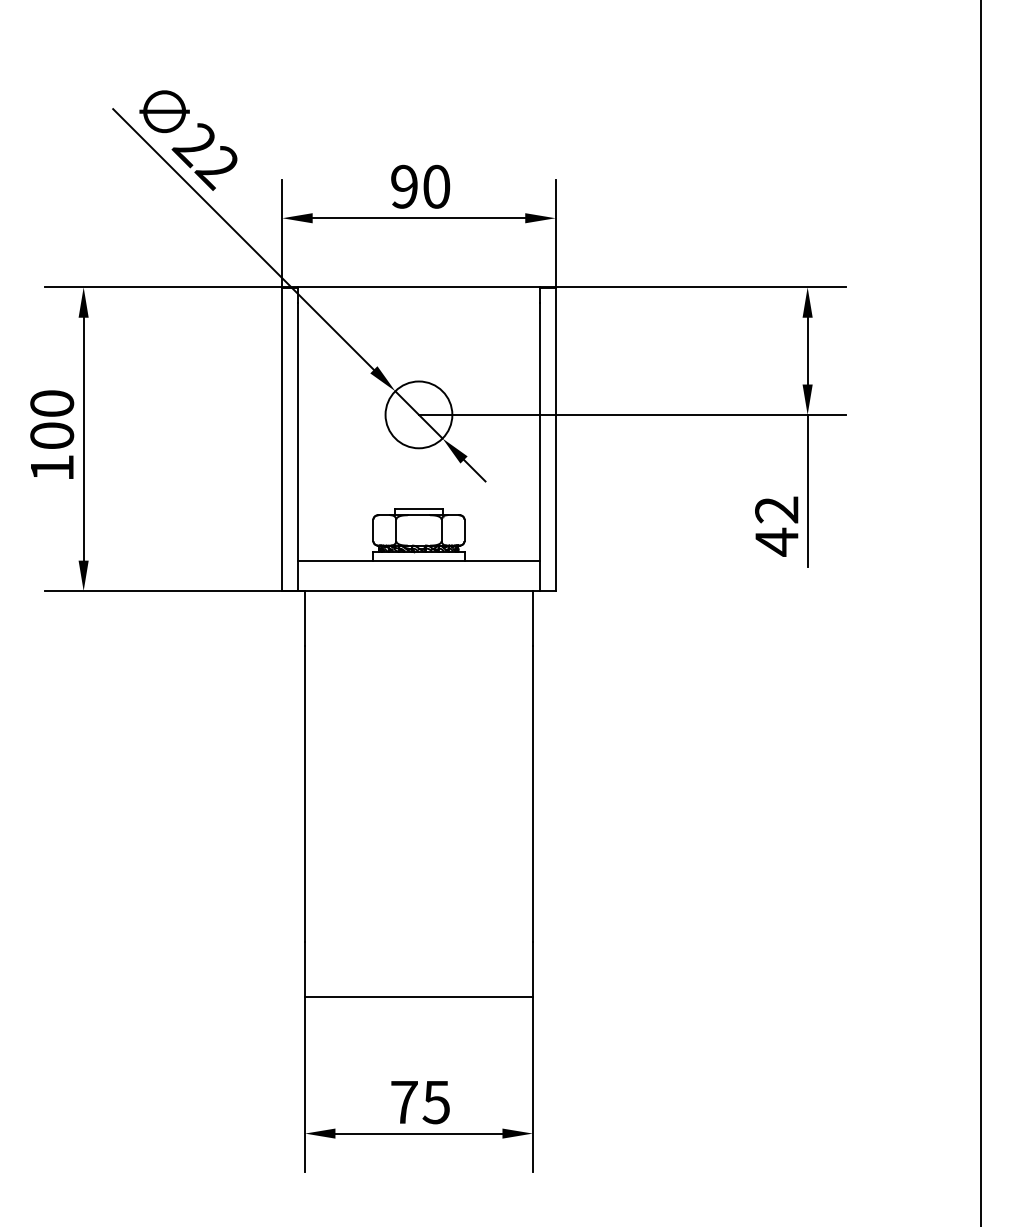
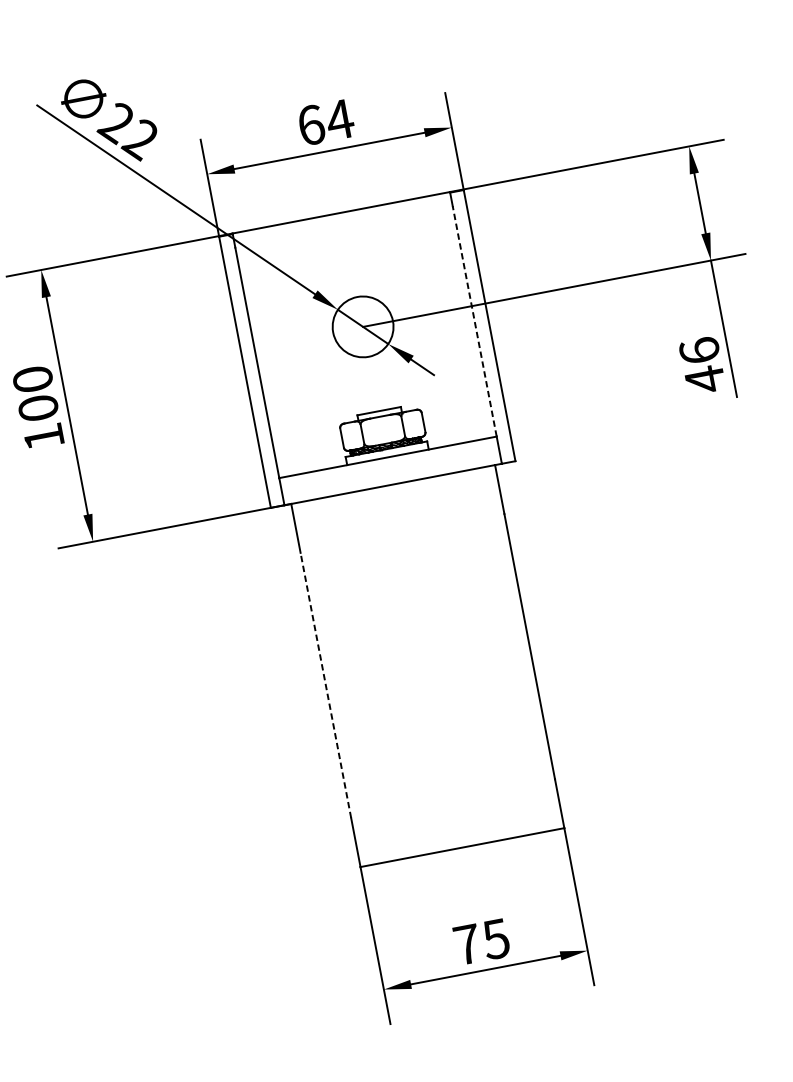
text: (421, 186) -> (326, 122), 90 -> 64
line: (540, 431) -> (474, 321), solid -> dashed
text: (776, 509) -> (699, 350), 42 -> 46
line: (305, 793) -> (326, 685), solid -> dashed

